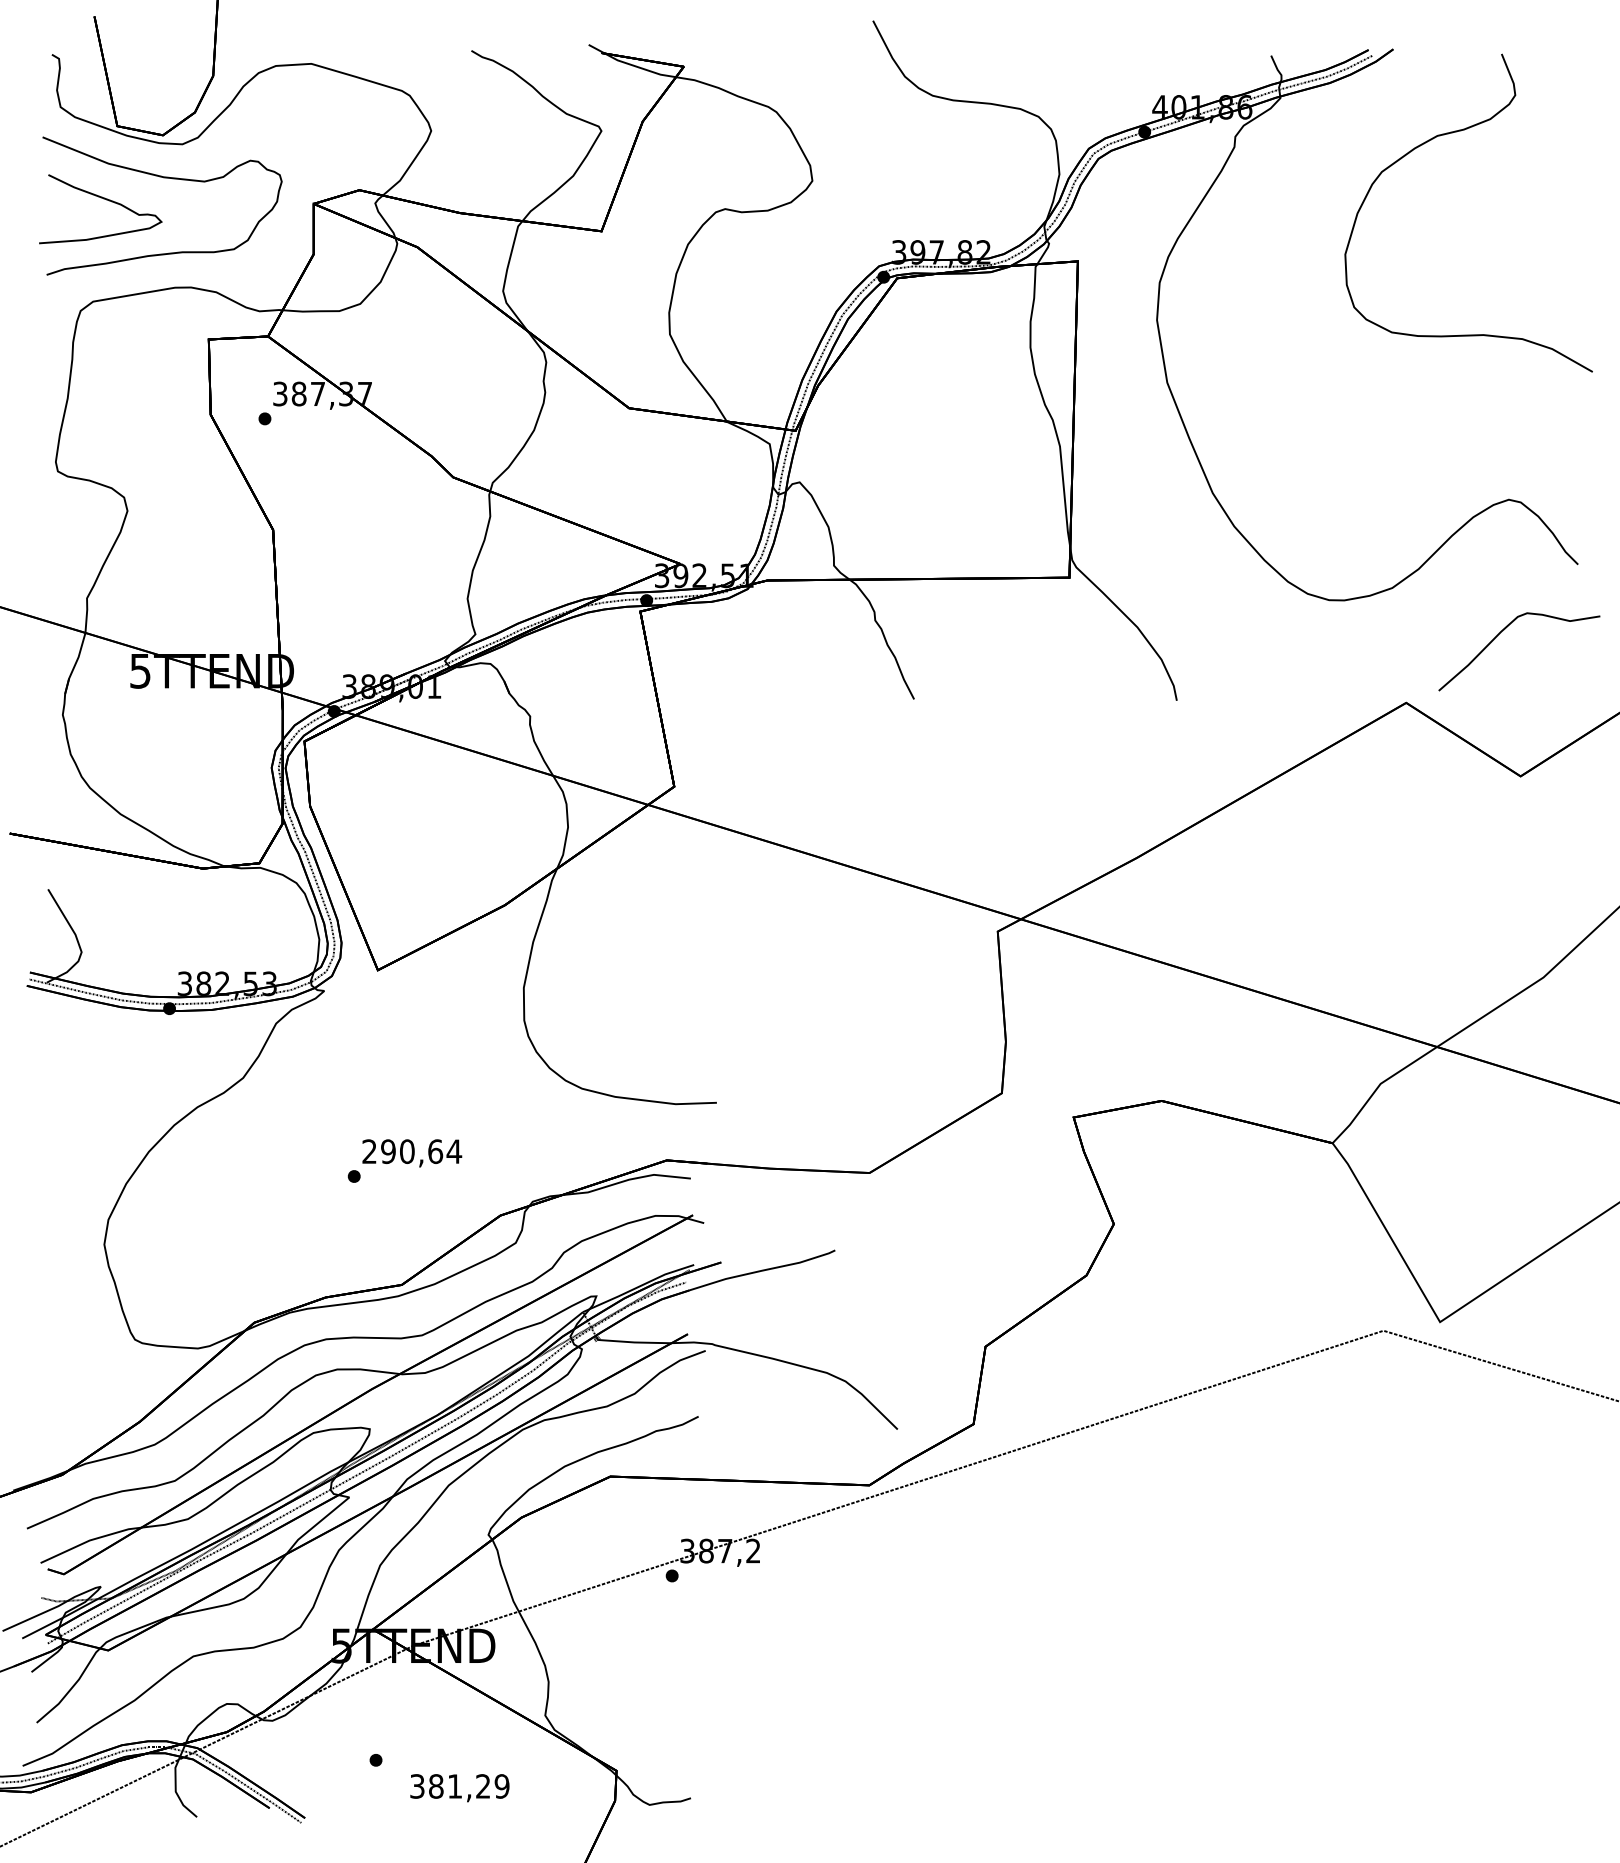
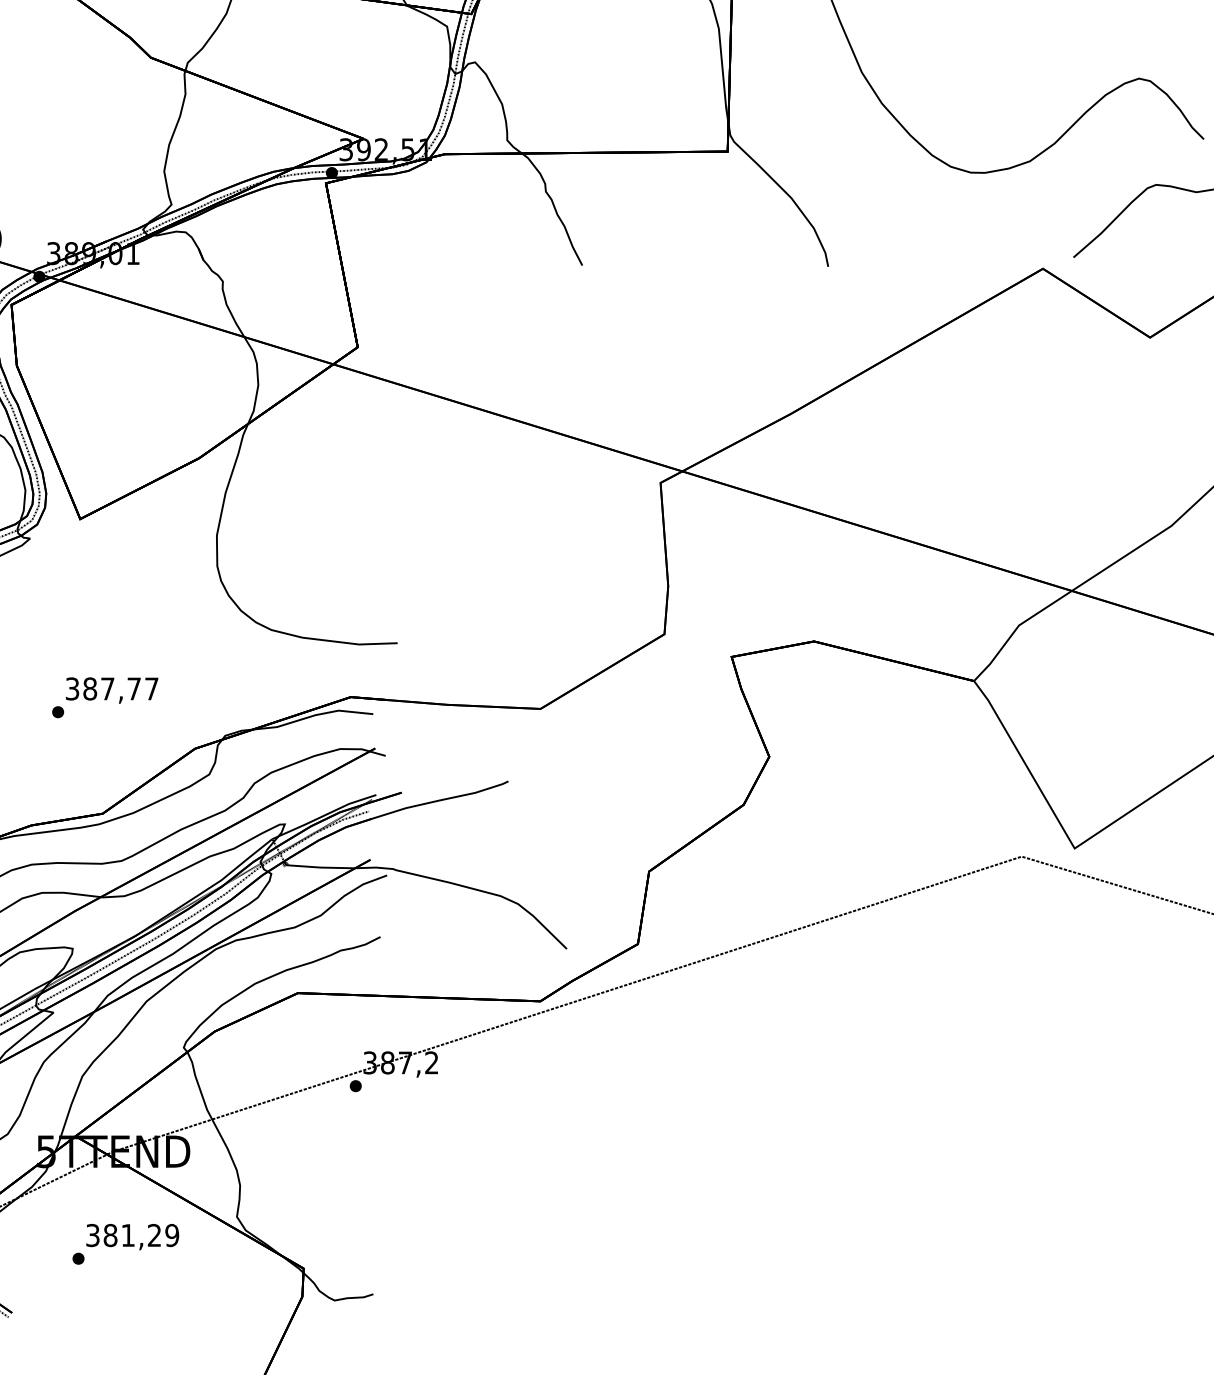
text: (412, 1151) -> (112, 688), 290,64 -> 387,77
text: (459, 1788) -> (132, 1237), moved

